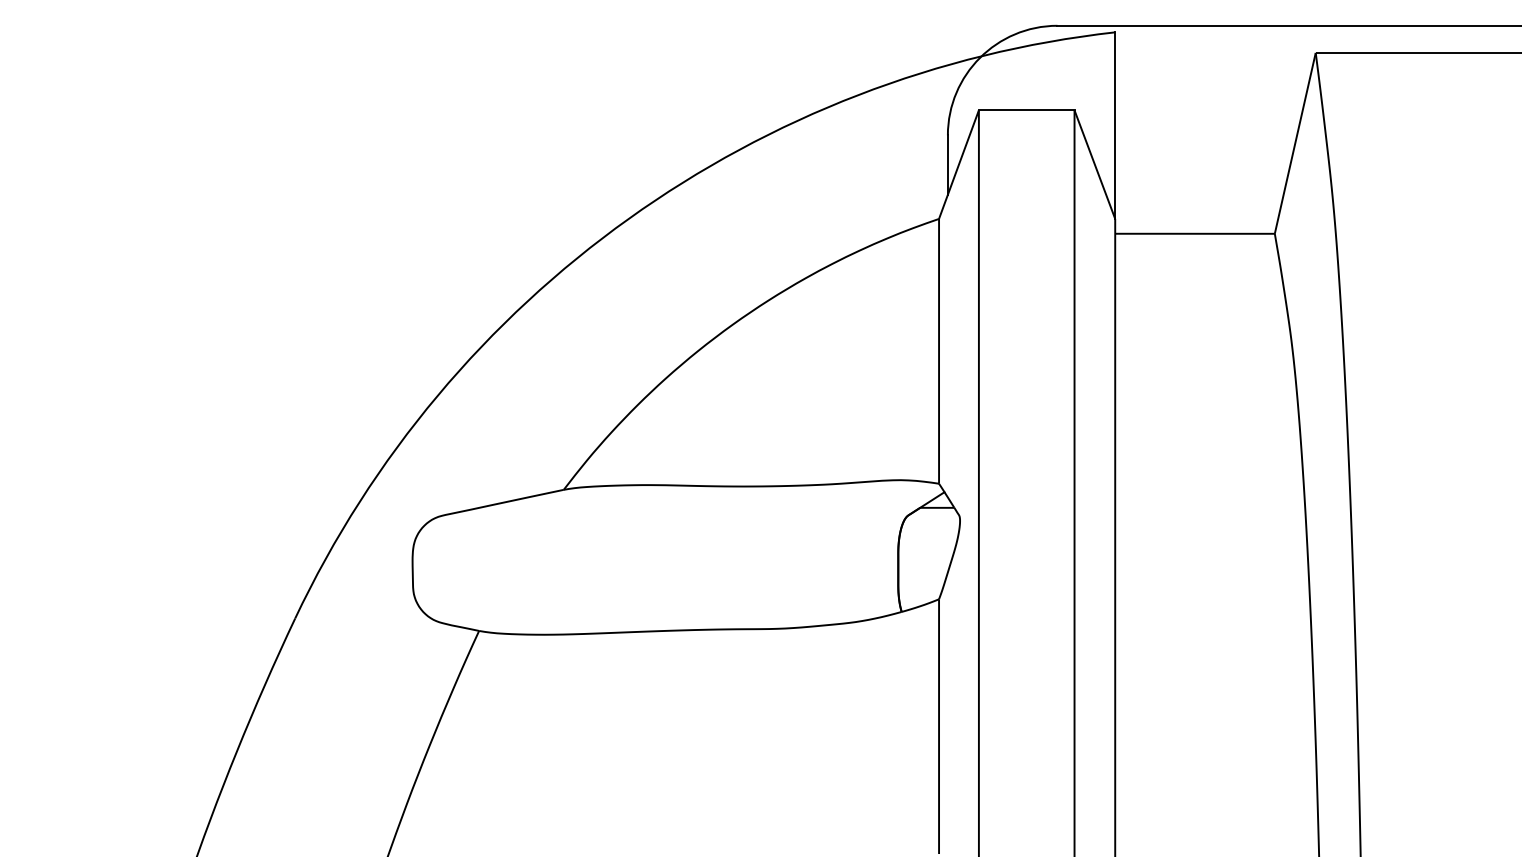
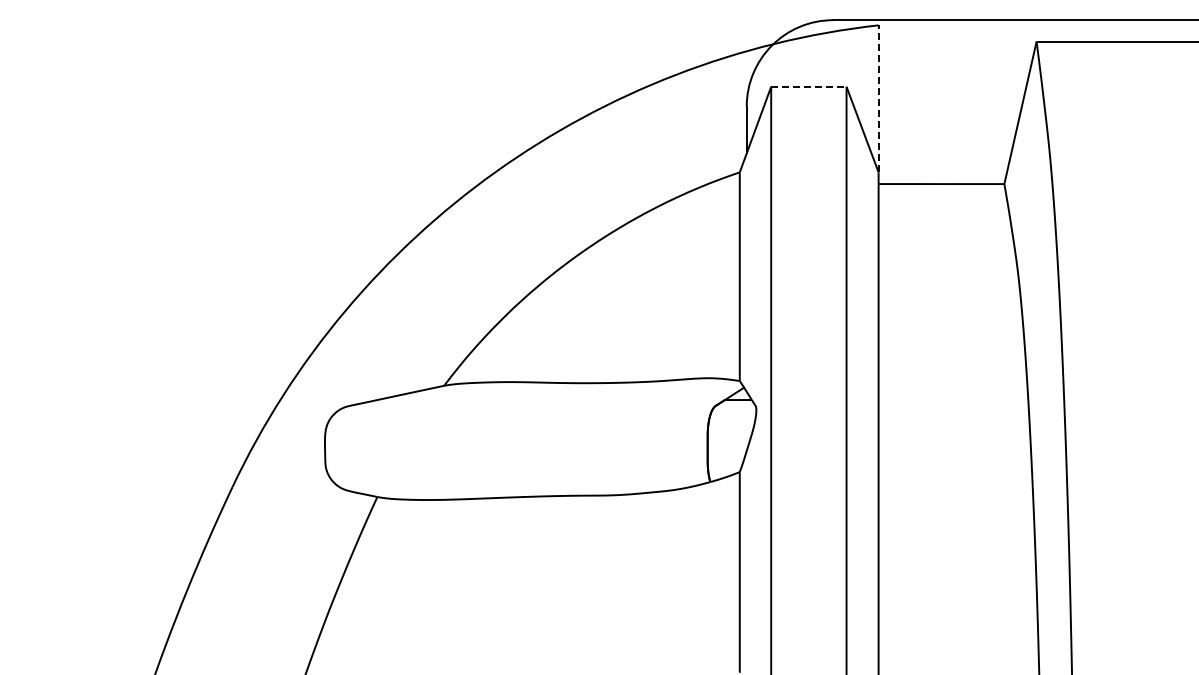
line: (1026, 109) -> (808, 86), solid -> dashed
line: (1115, 125) -> (878, 98), solid -> dashed

